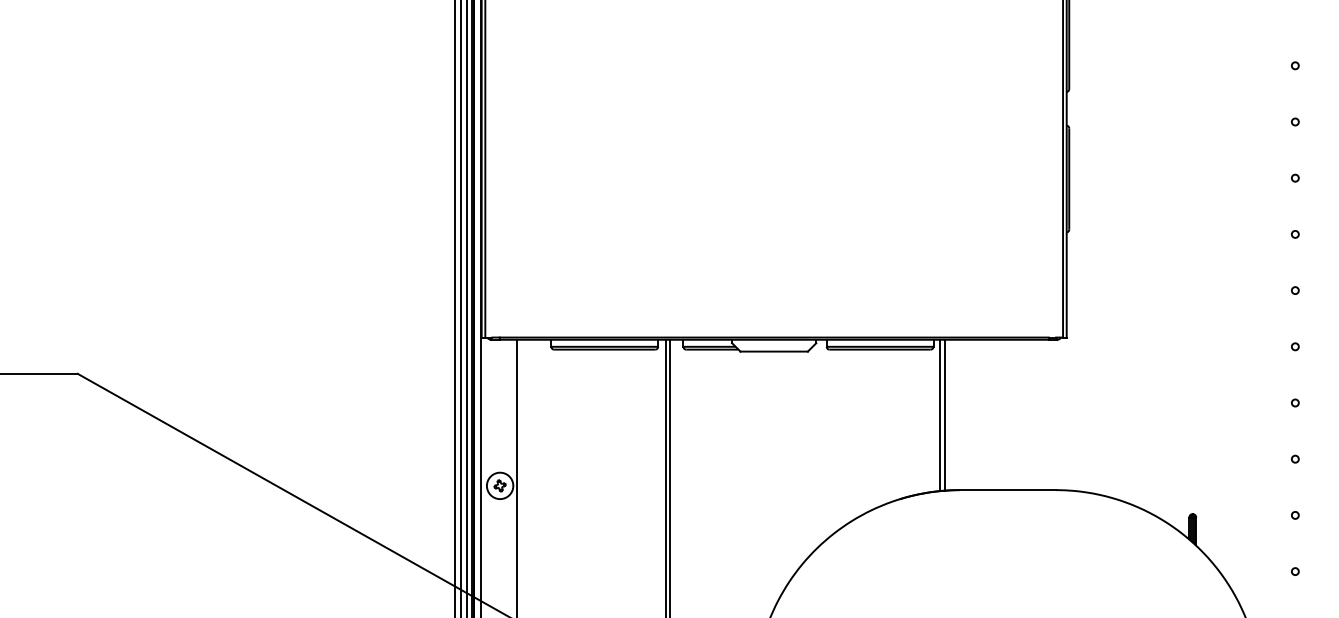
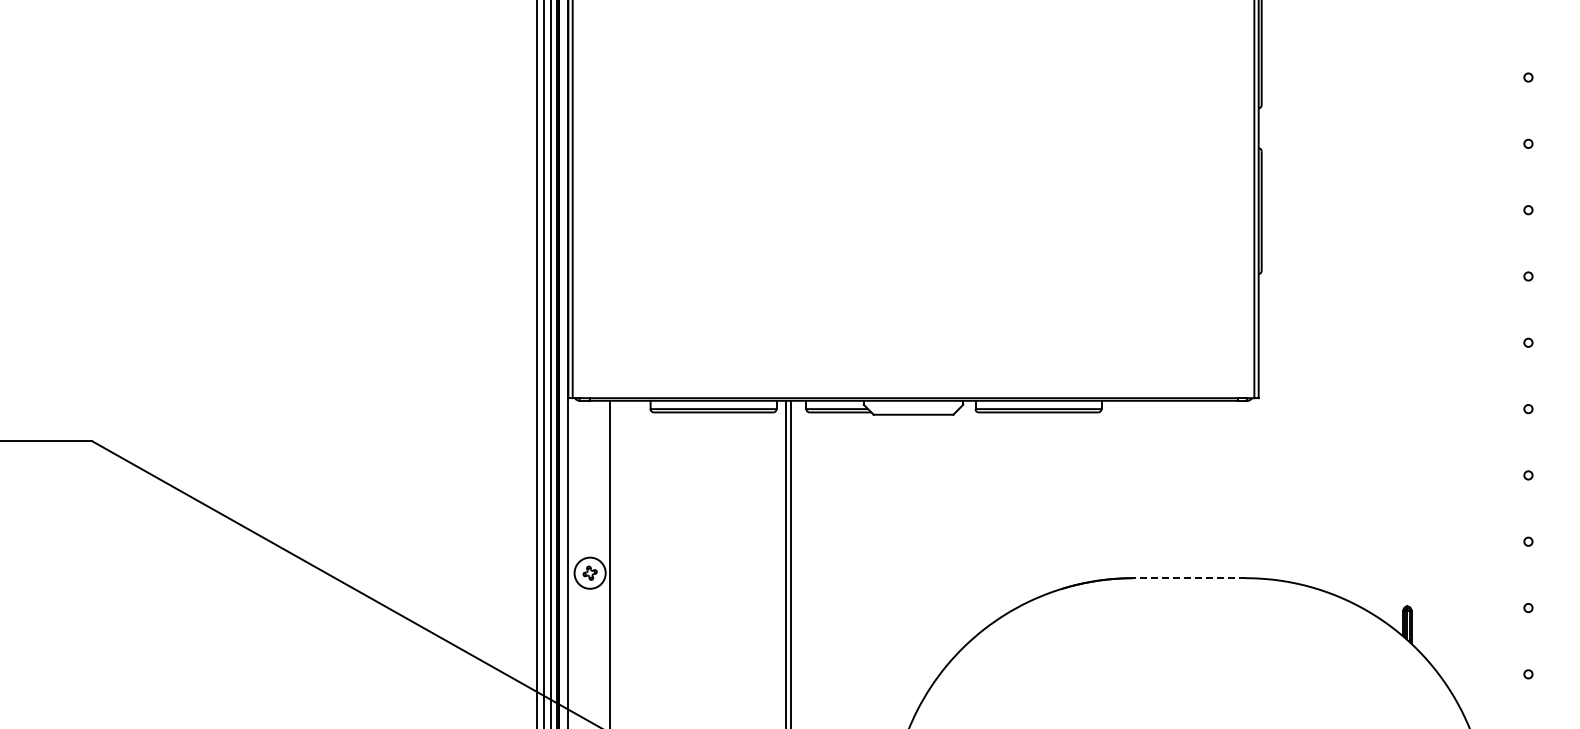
line: (939, 414) -> (1108, 489), removed
line: (944, 414) -> (1114, 489), removed
line: (1007, 490) -> (1188, 578), solid -> dashed

